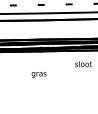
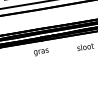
text: (38, 74) -> (40, 52), moved

